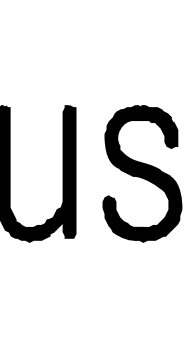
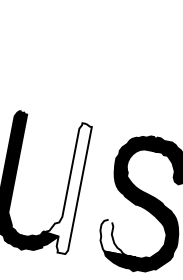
fill: (61, 171) -> (66, 186), removed
fill: (123, 211) -> (119, 237), removed

